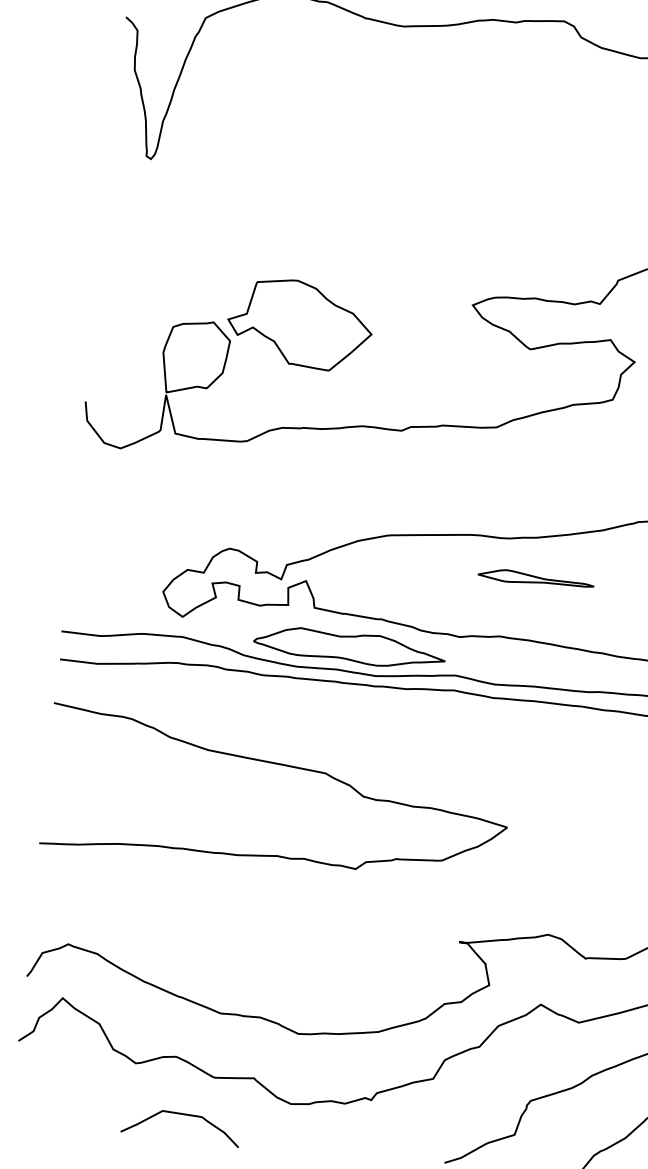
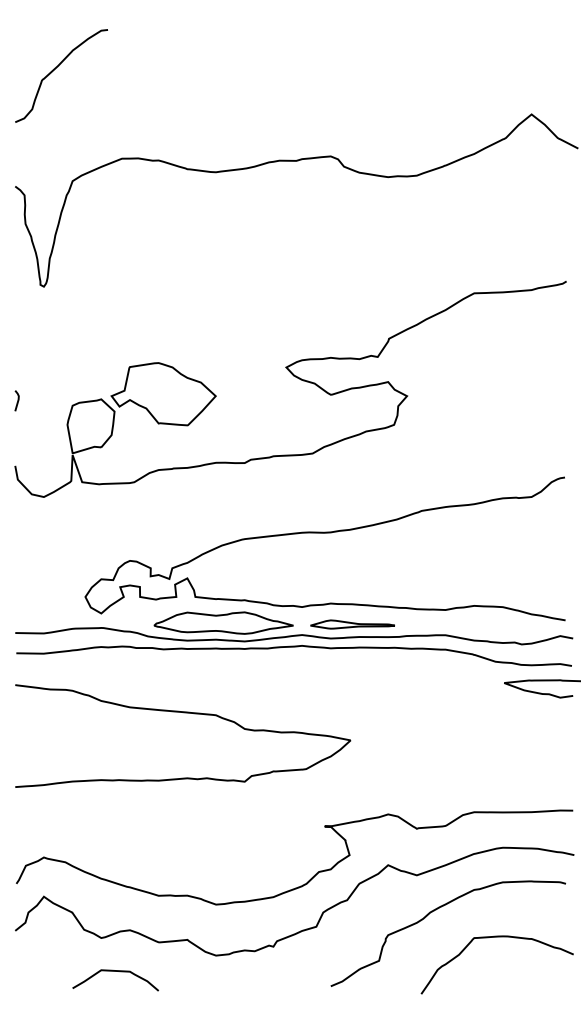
line: (98, 311) -> (17, 400), added
part: (535, 578) -> (352, 624), moved
curve: (182, 1114) -> (115, 971), moved

